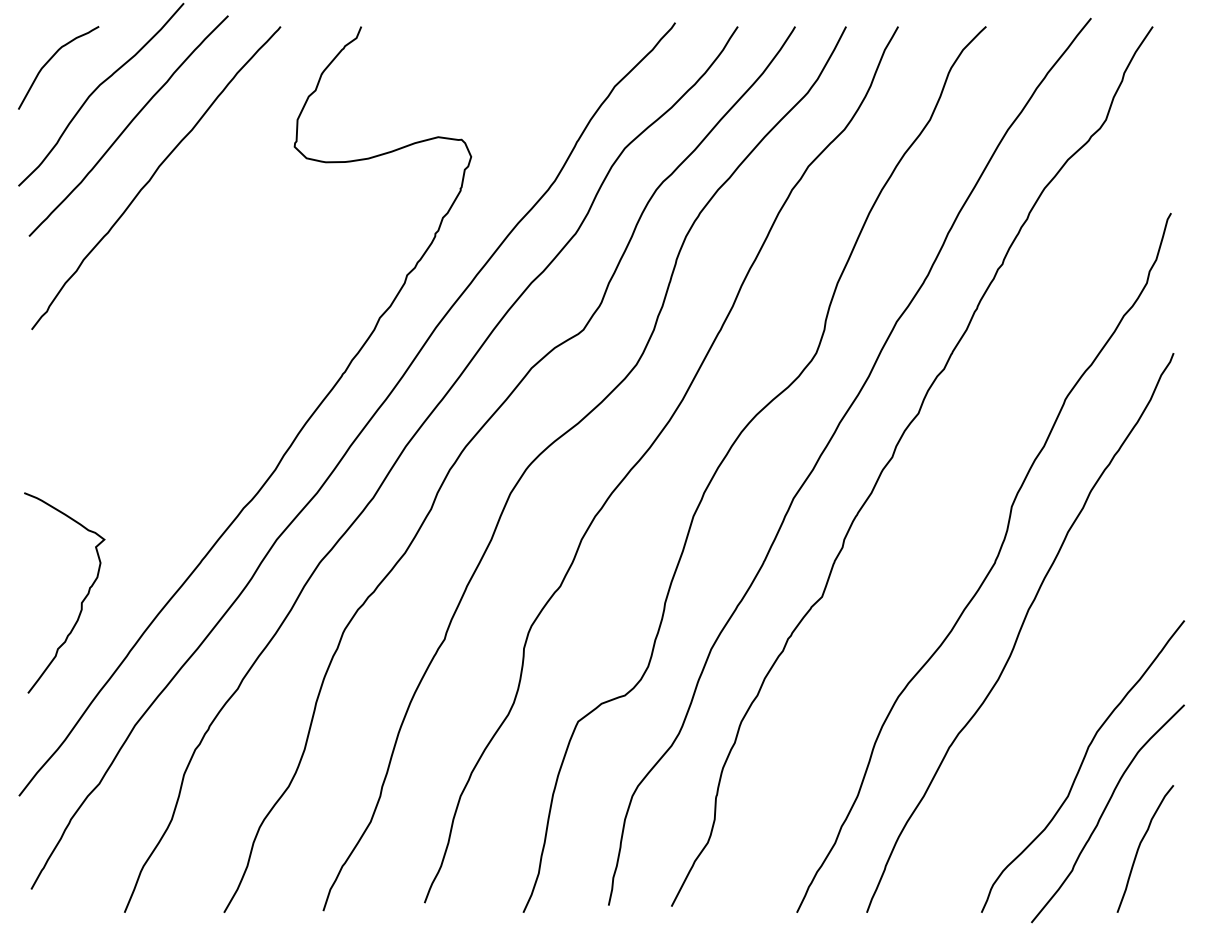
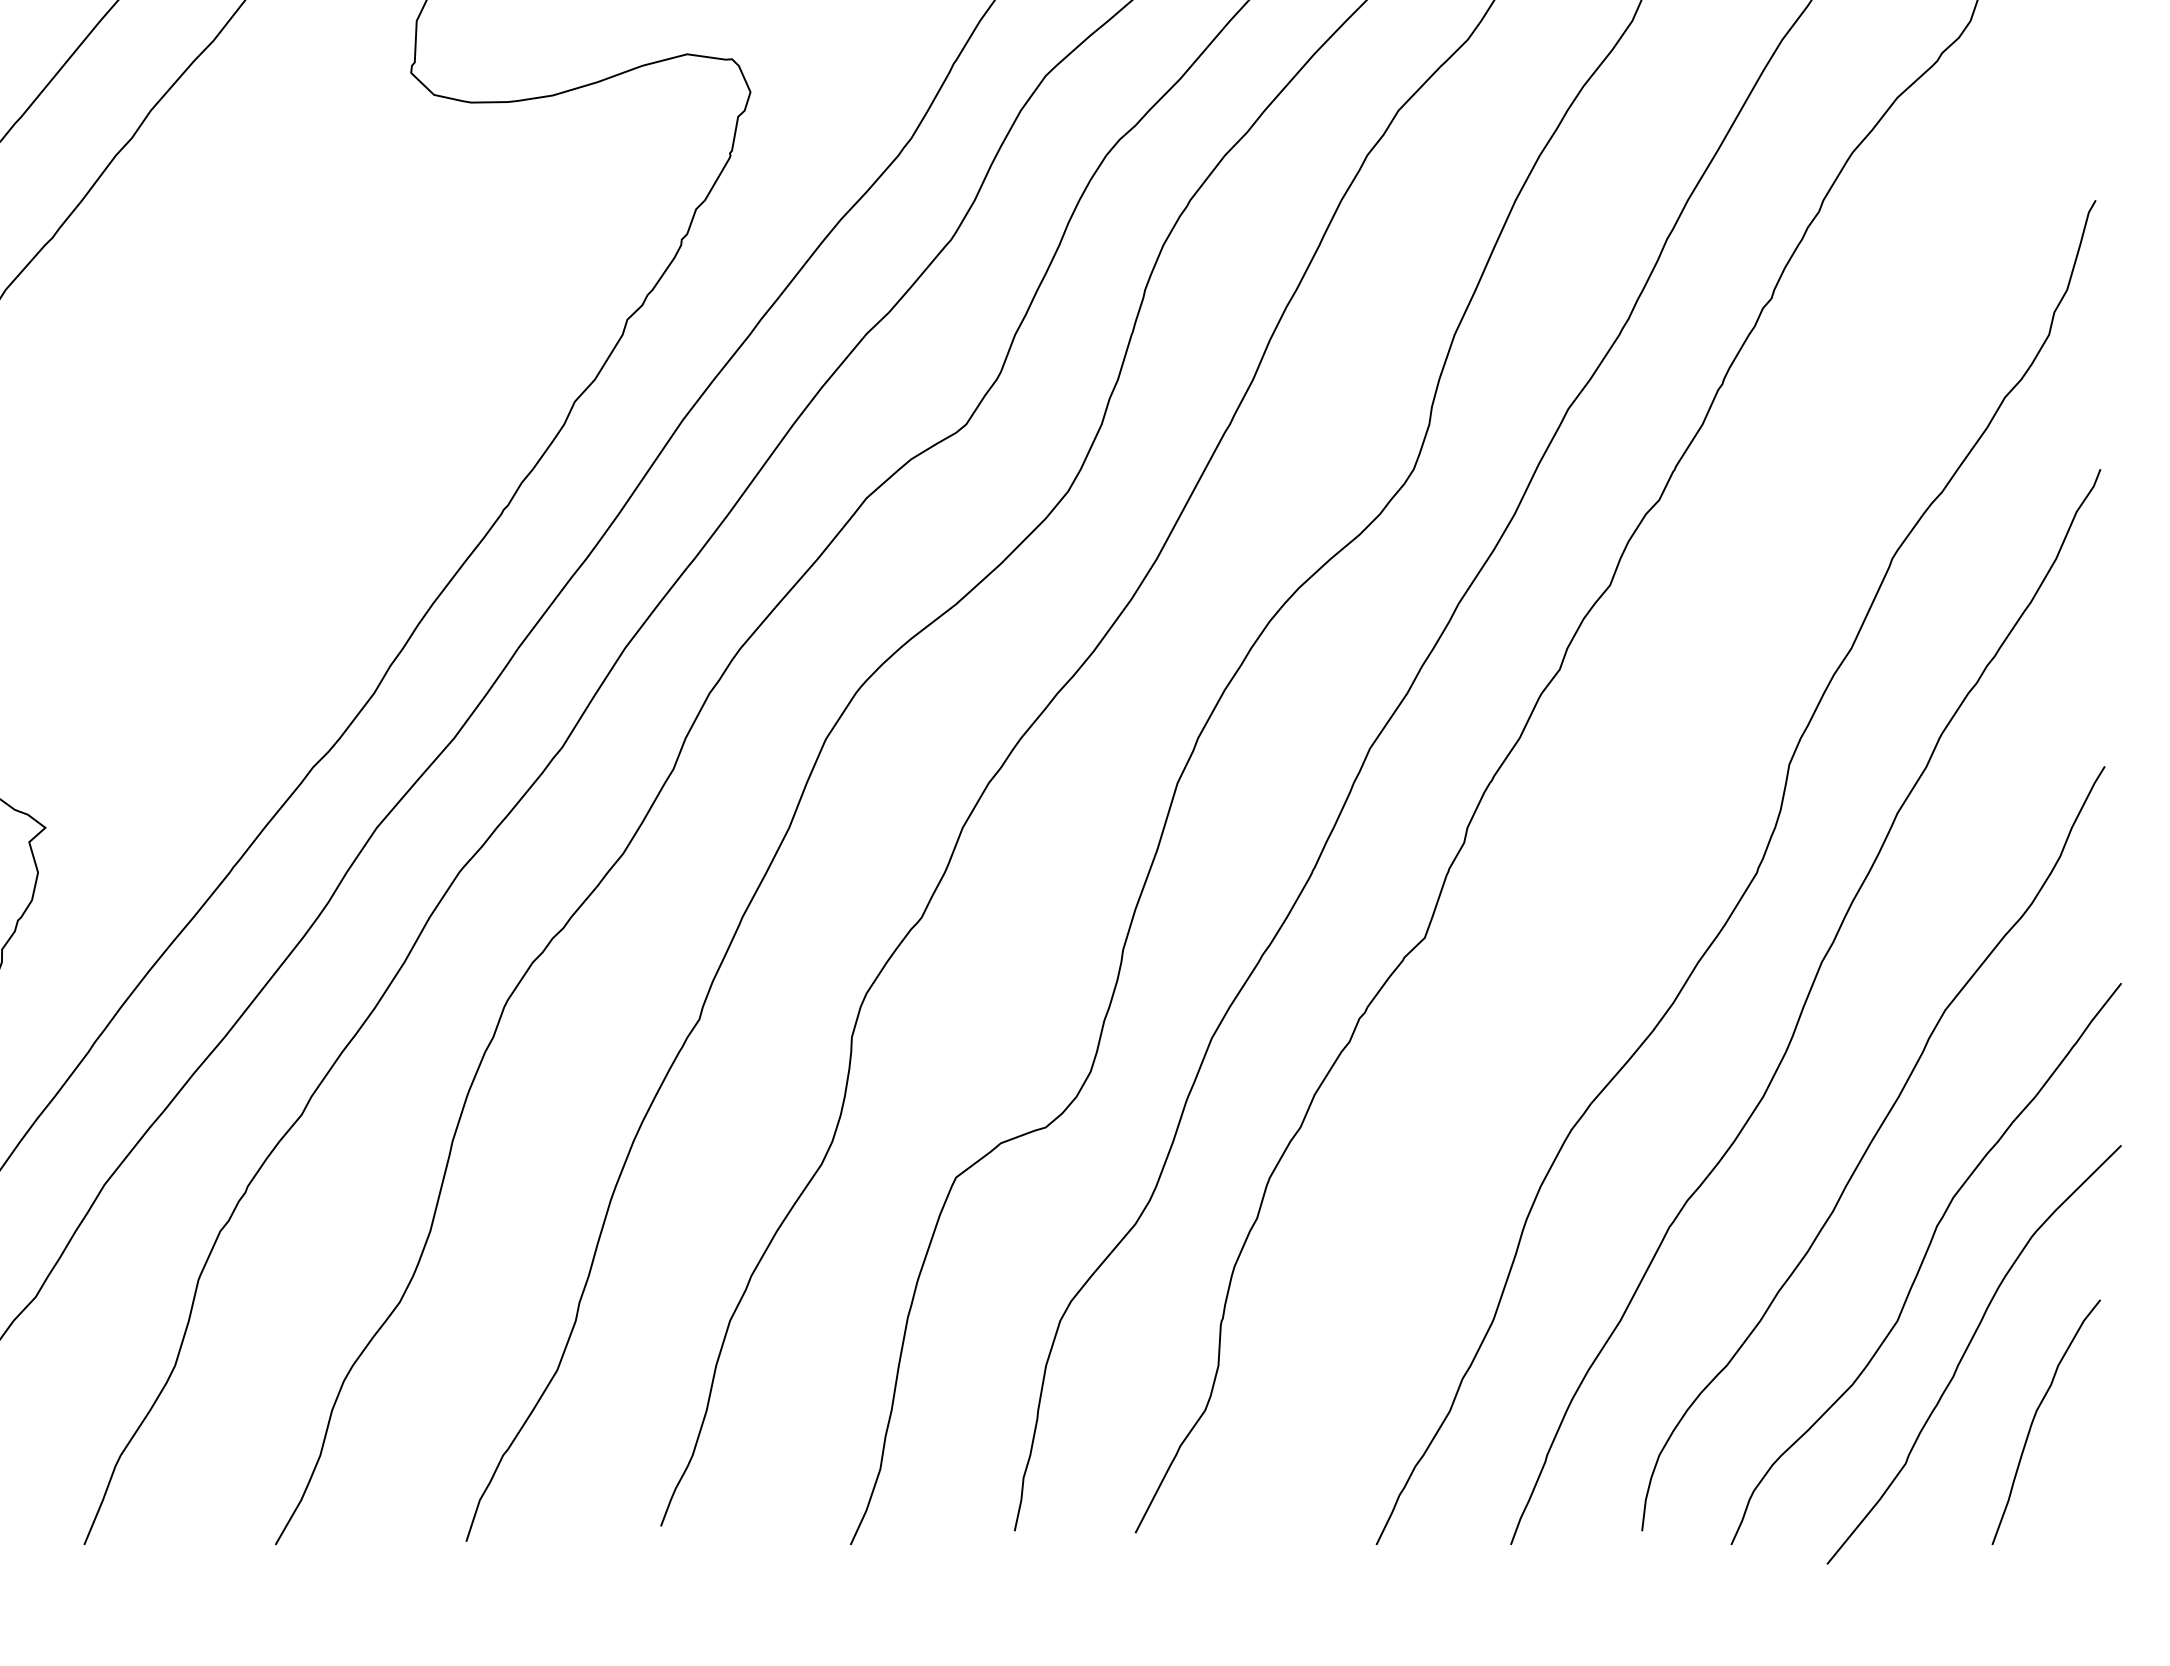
curve: (1054, 705) -> (1871, 1146), added

